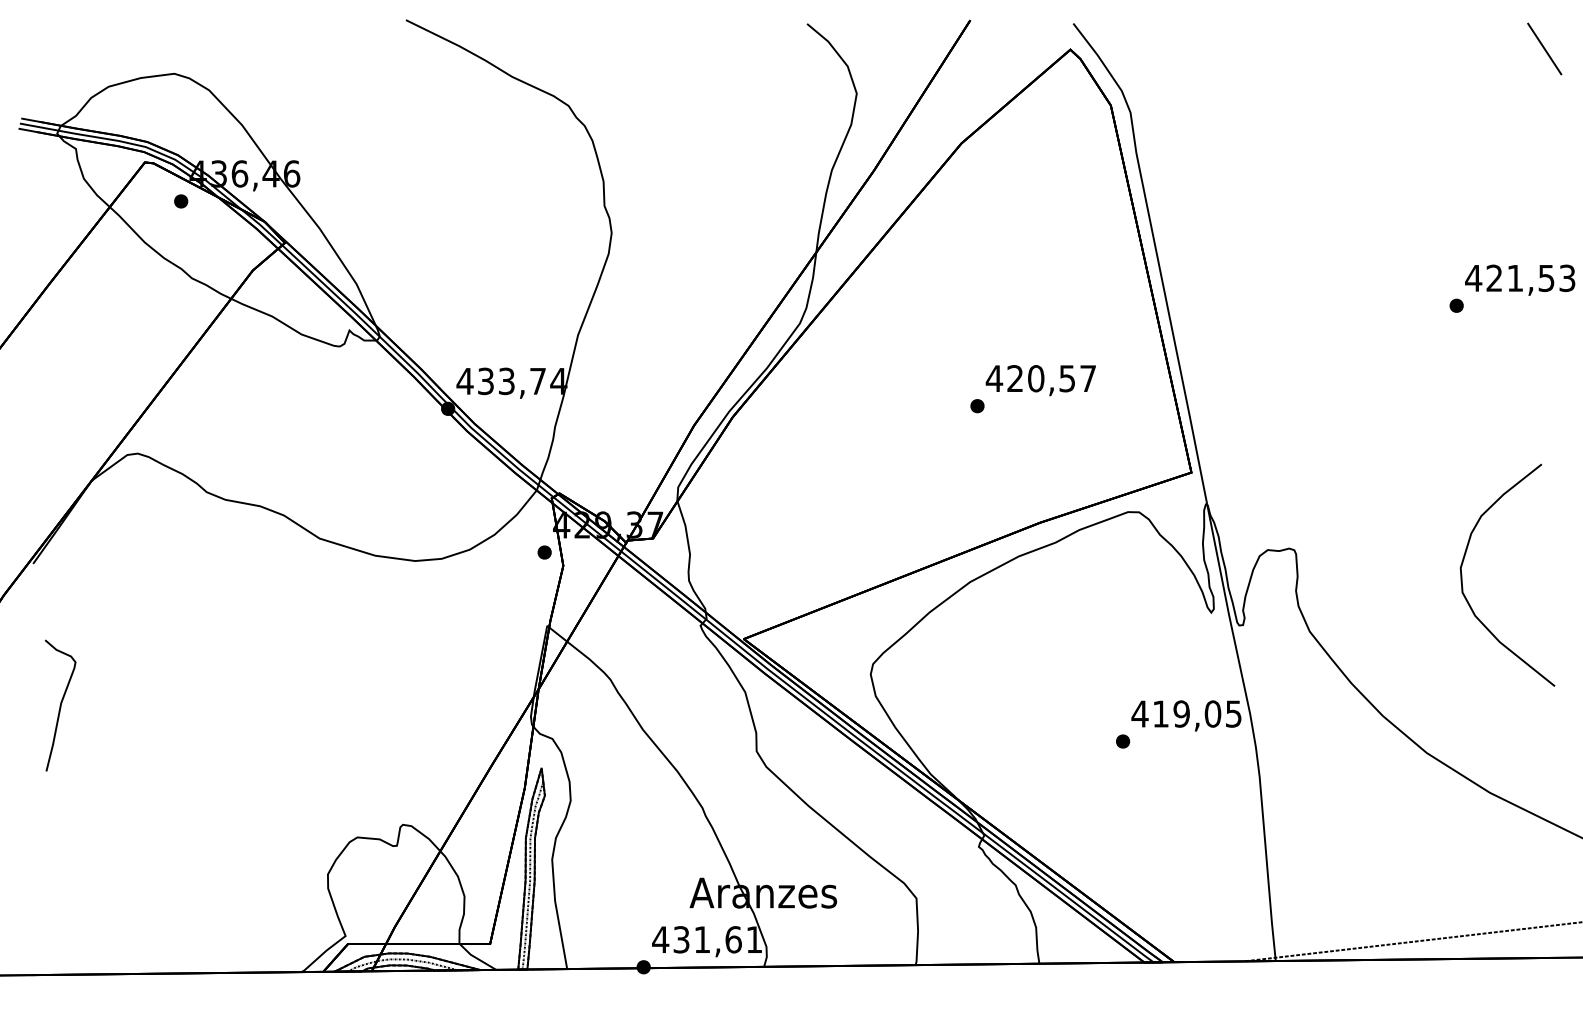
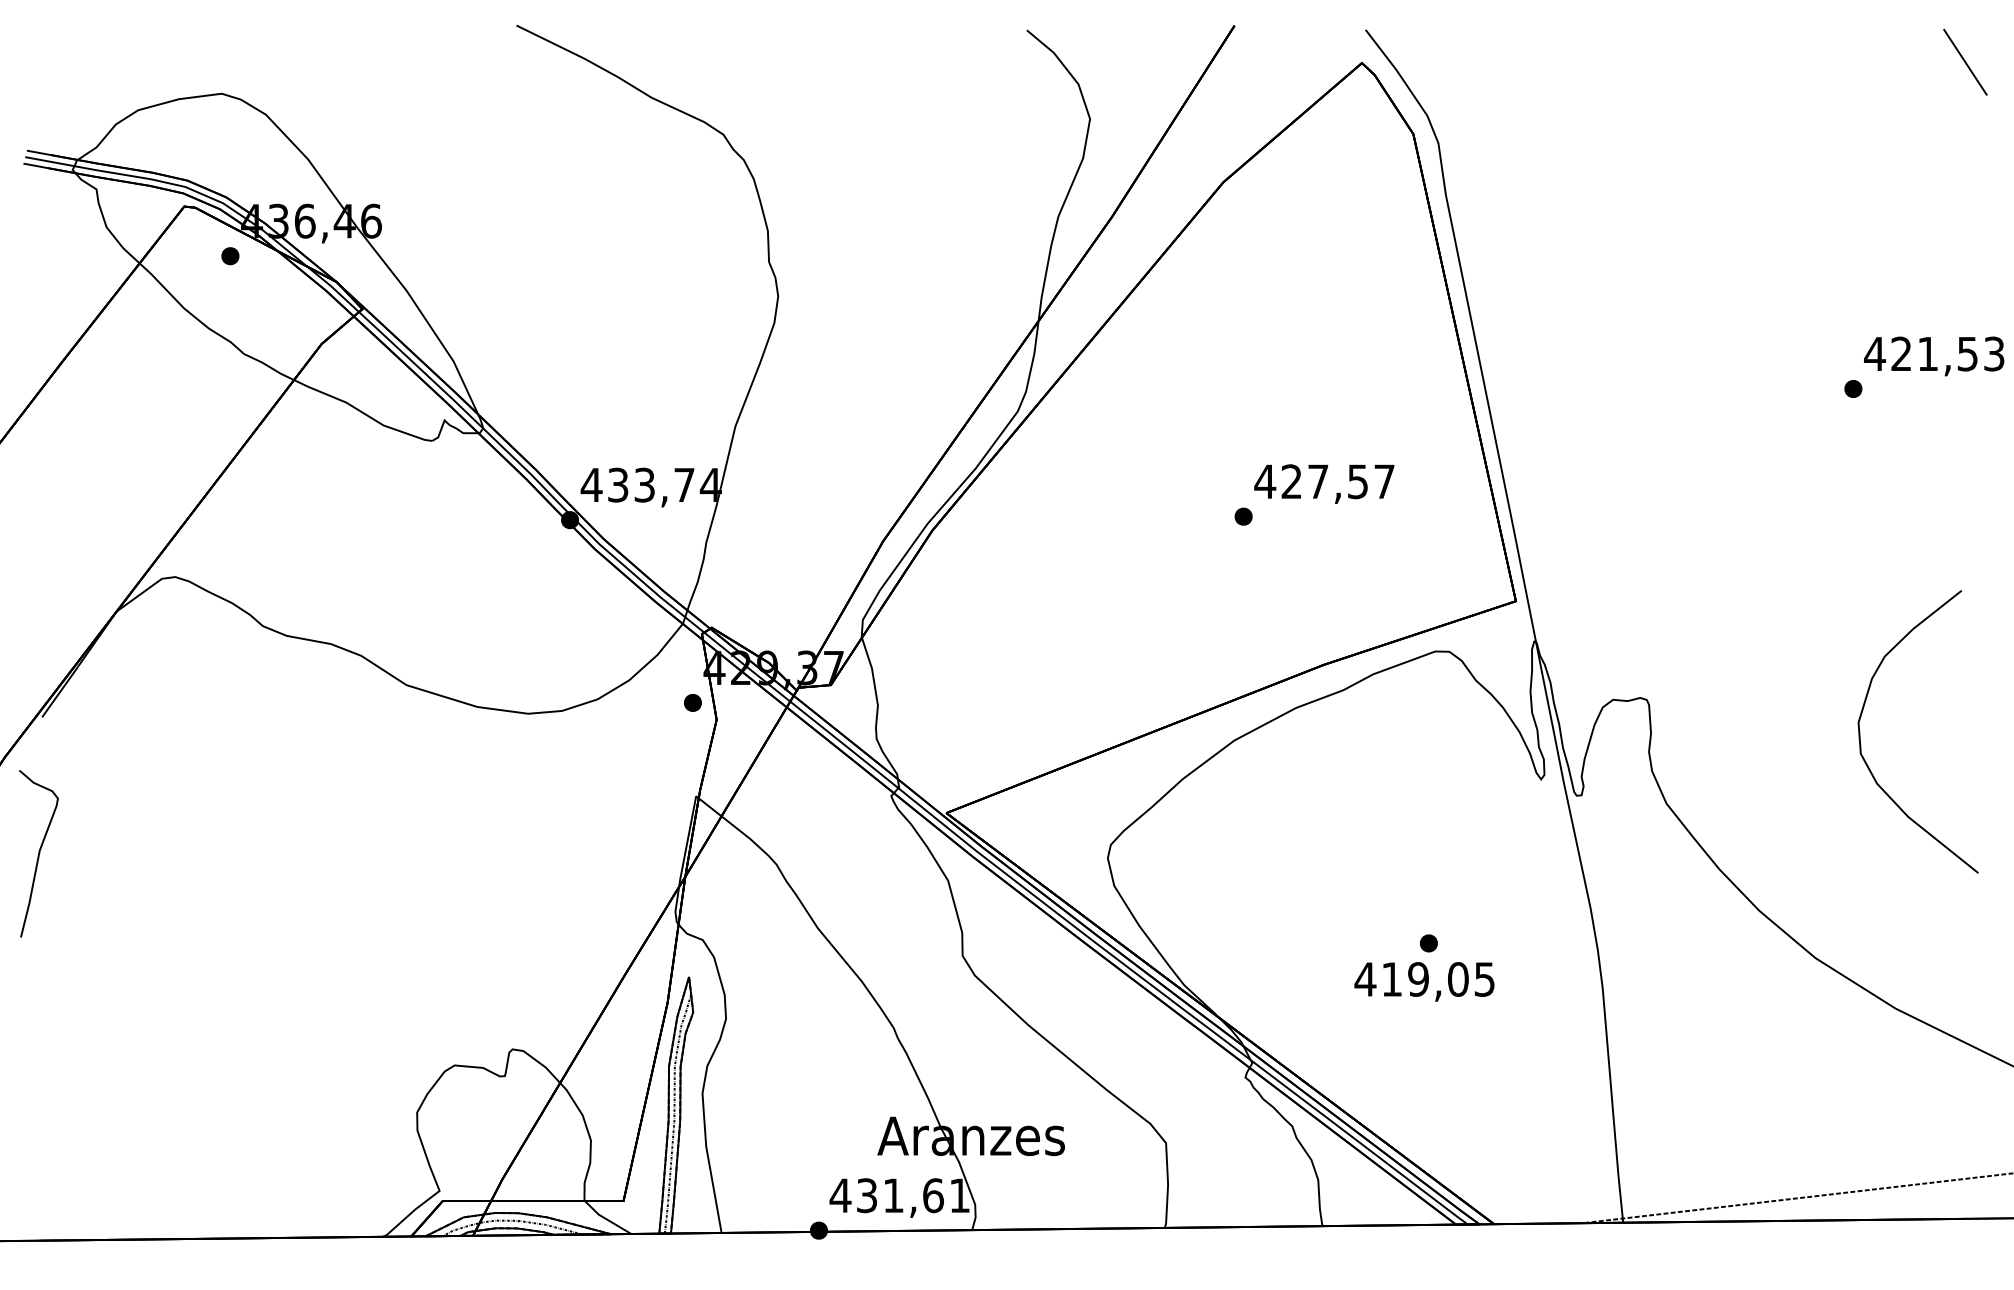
text: (1036, 378) -> (1318, 481), 420,57 -> 427,57
curve: (60, 705) -> (38, 853), moved
text: (1186, 715) -> (1424, 981), moved

